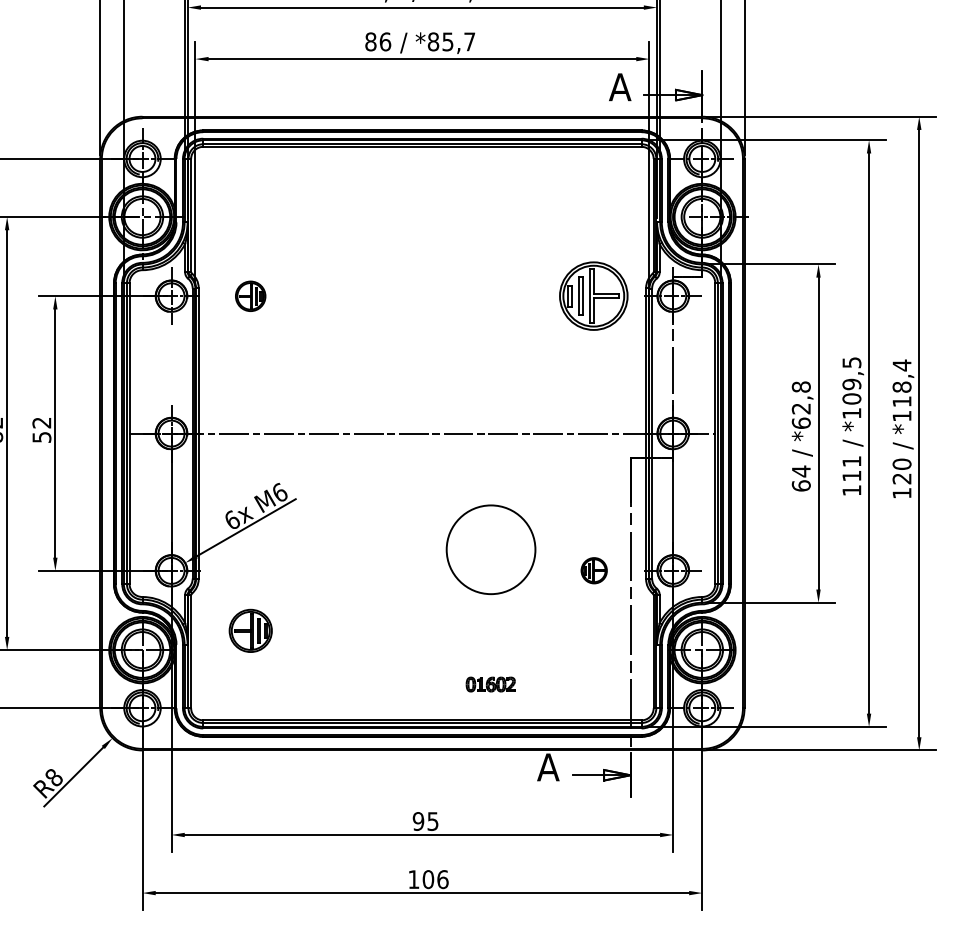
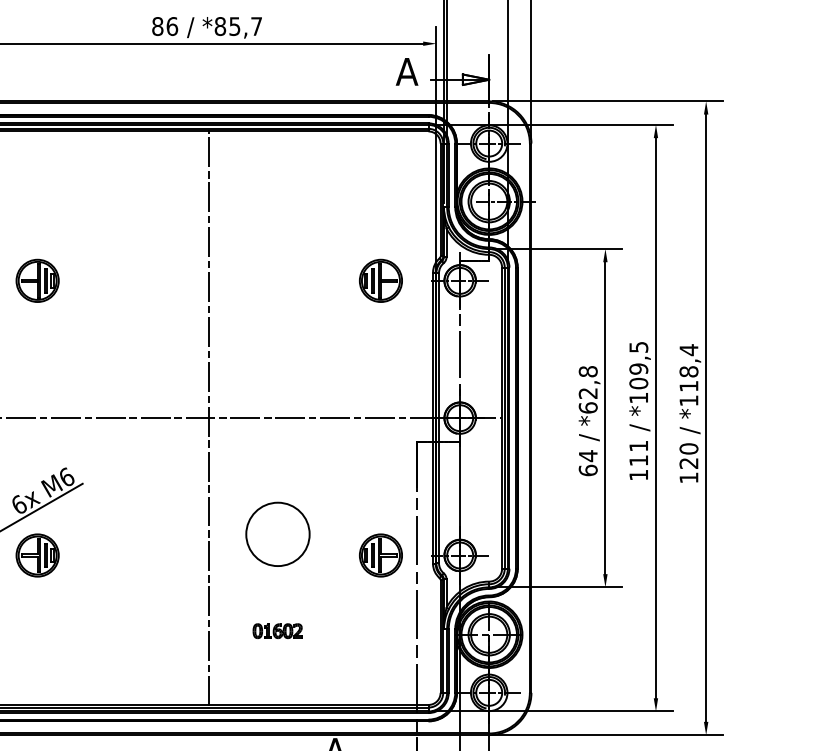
part: (250, 296) -> (37, 281), size x1.43
part: (594, 296) -> (381, 281), size x0.62
line: (422, 433) -> (209, 418), added
circle: (490, 549) -> (277, 534), size x0.71
part: (594, 570) -> (381, 555), size x1.67
part: (250, 630) -> (37, 555), moved
part: (490, 684) -> (277, 631), moved

